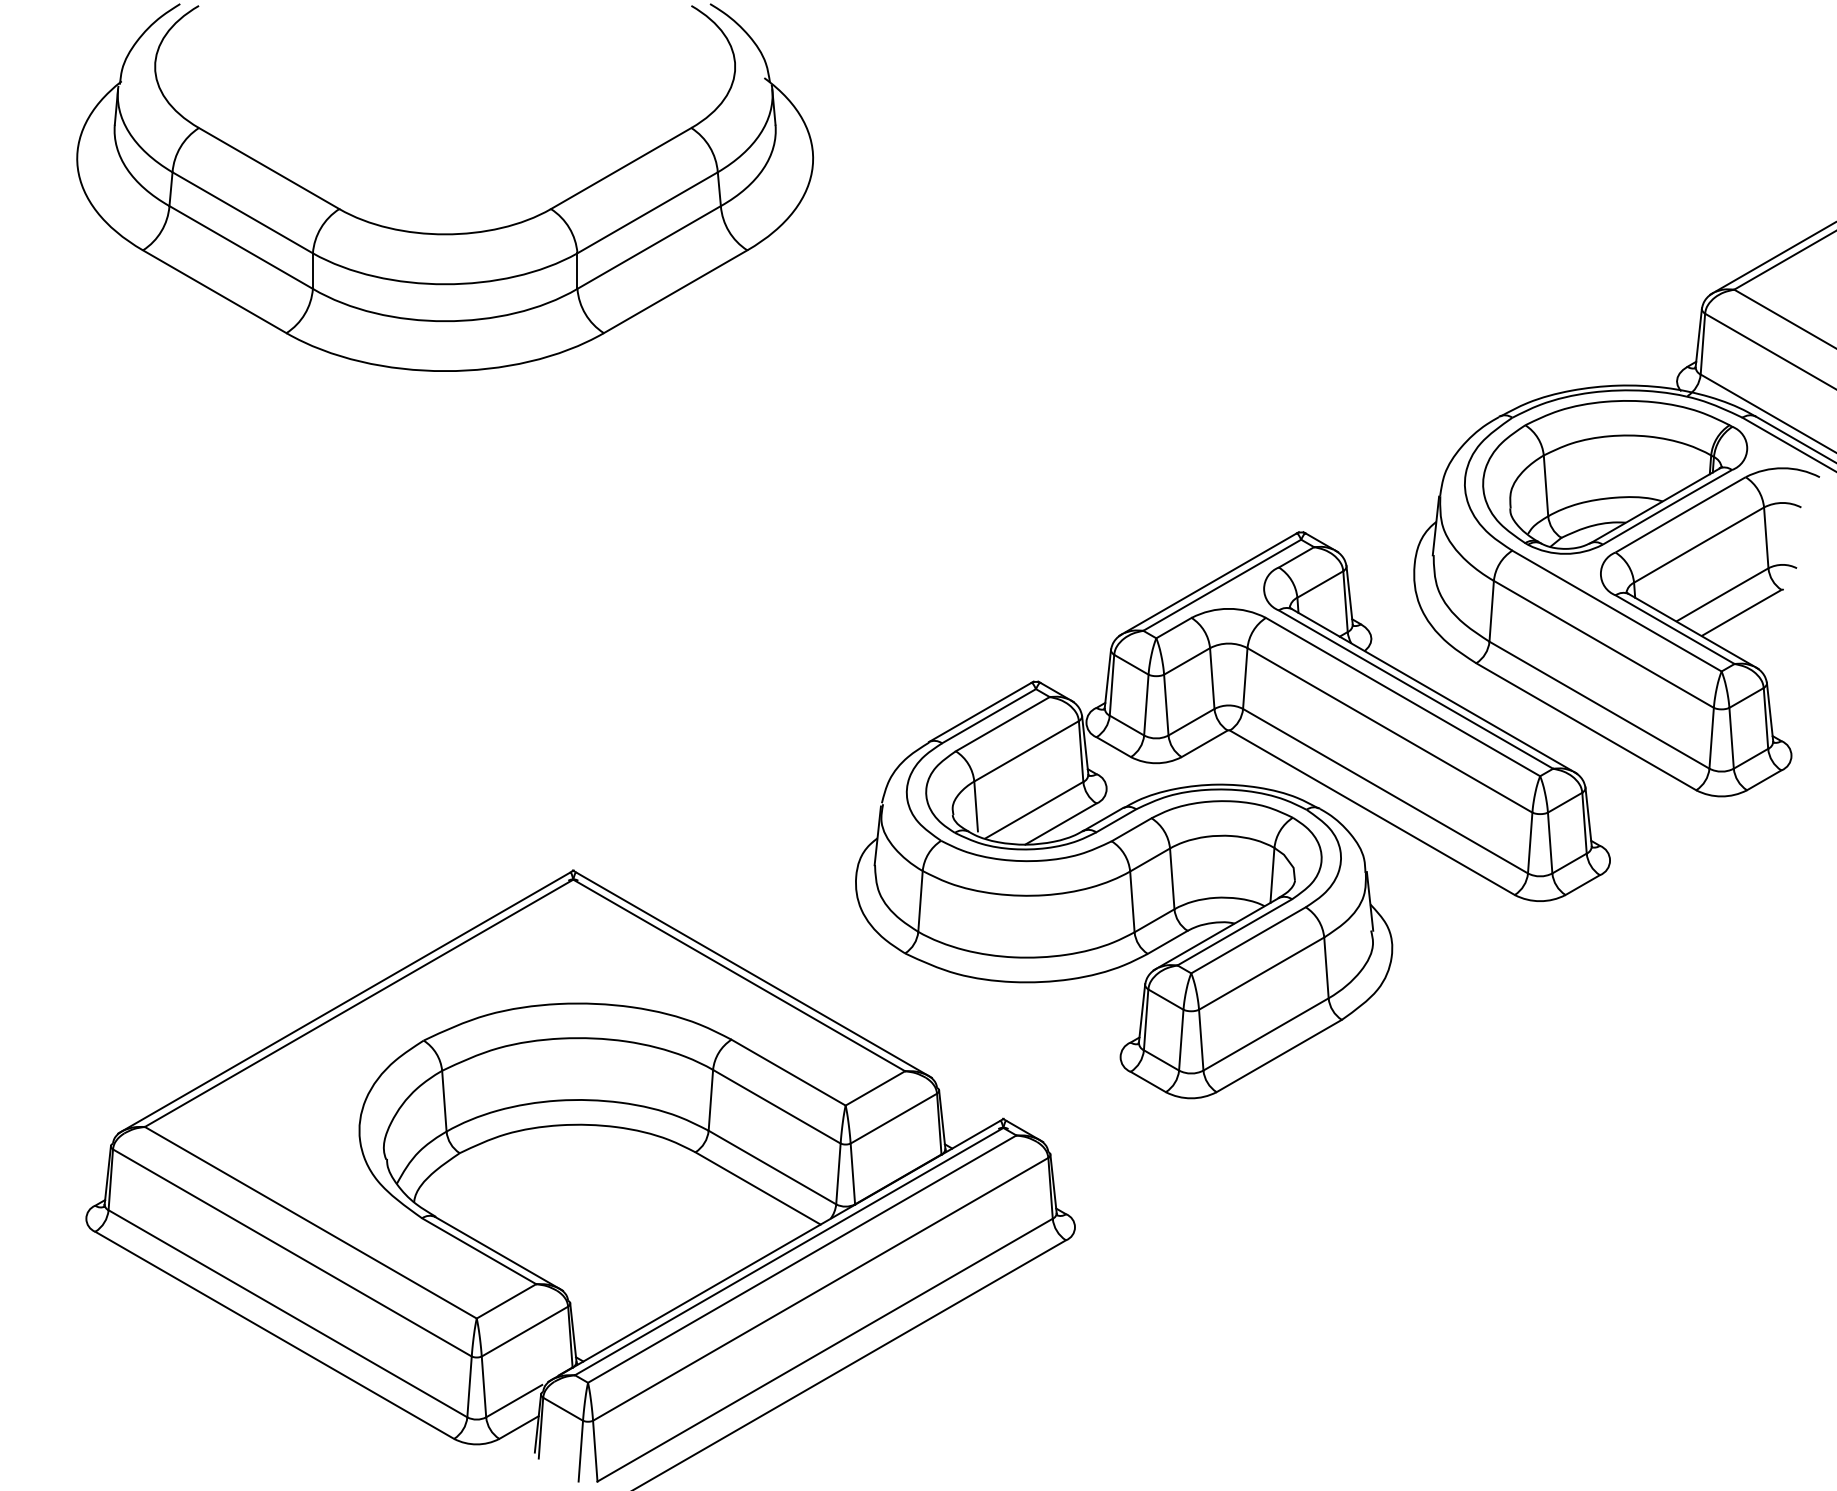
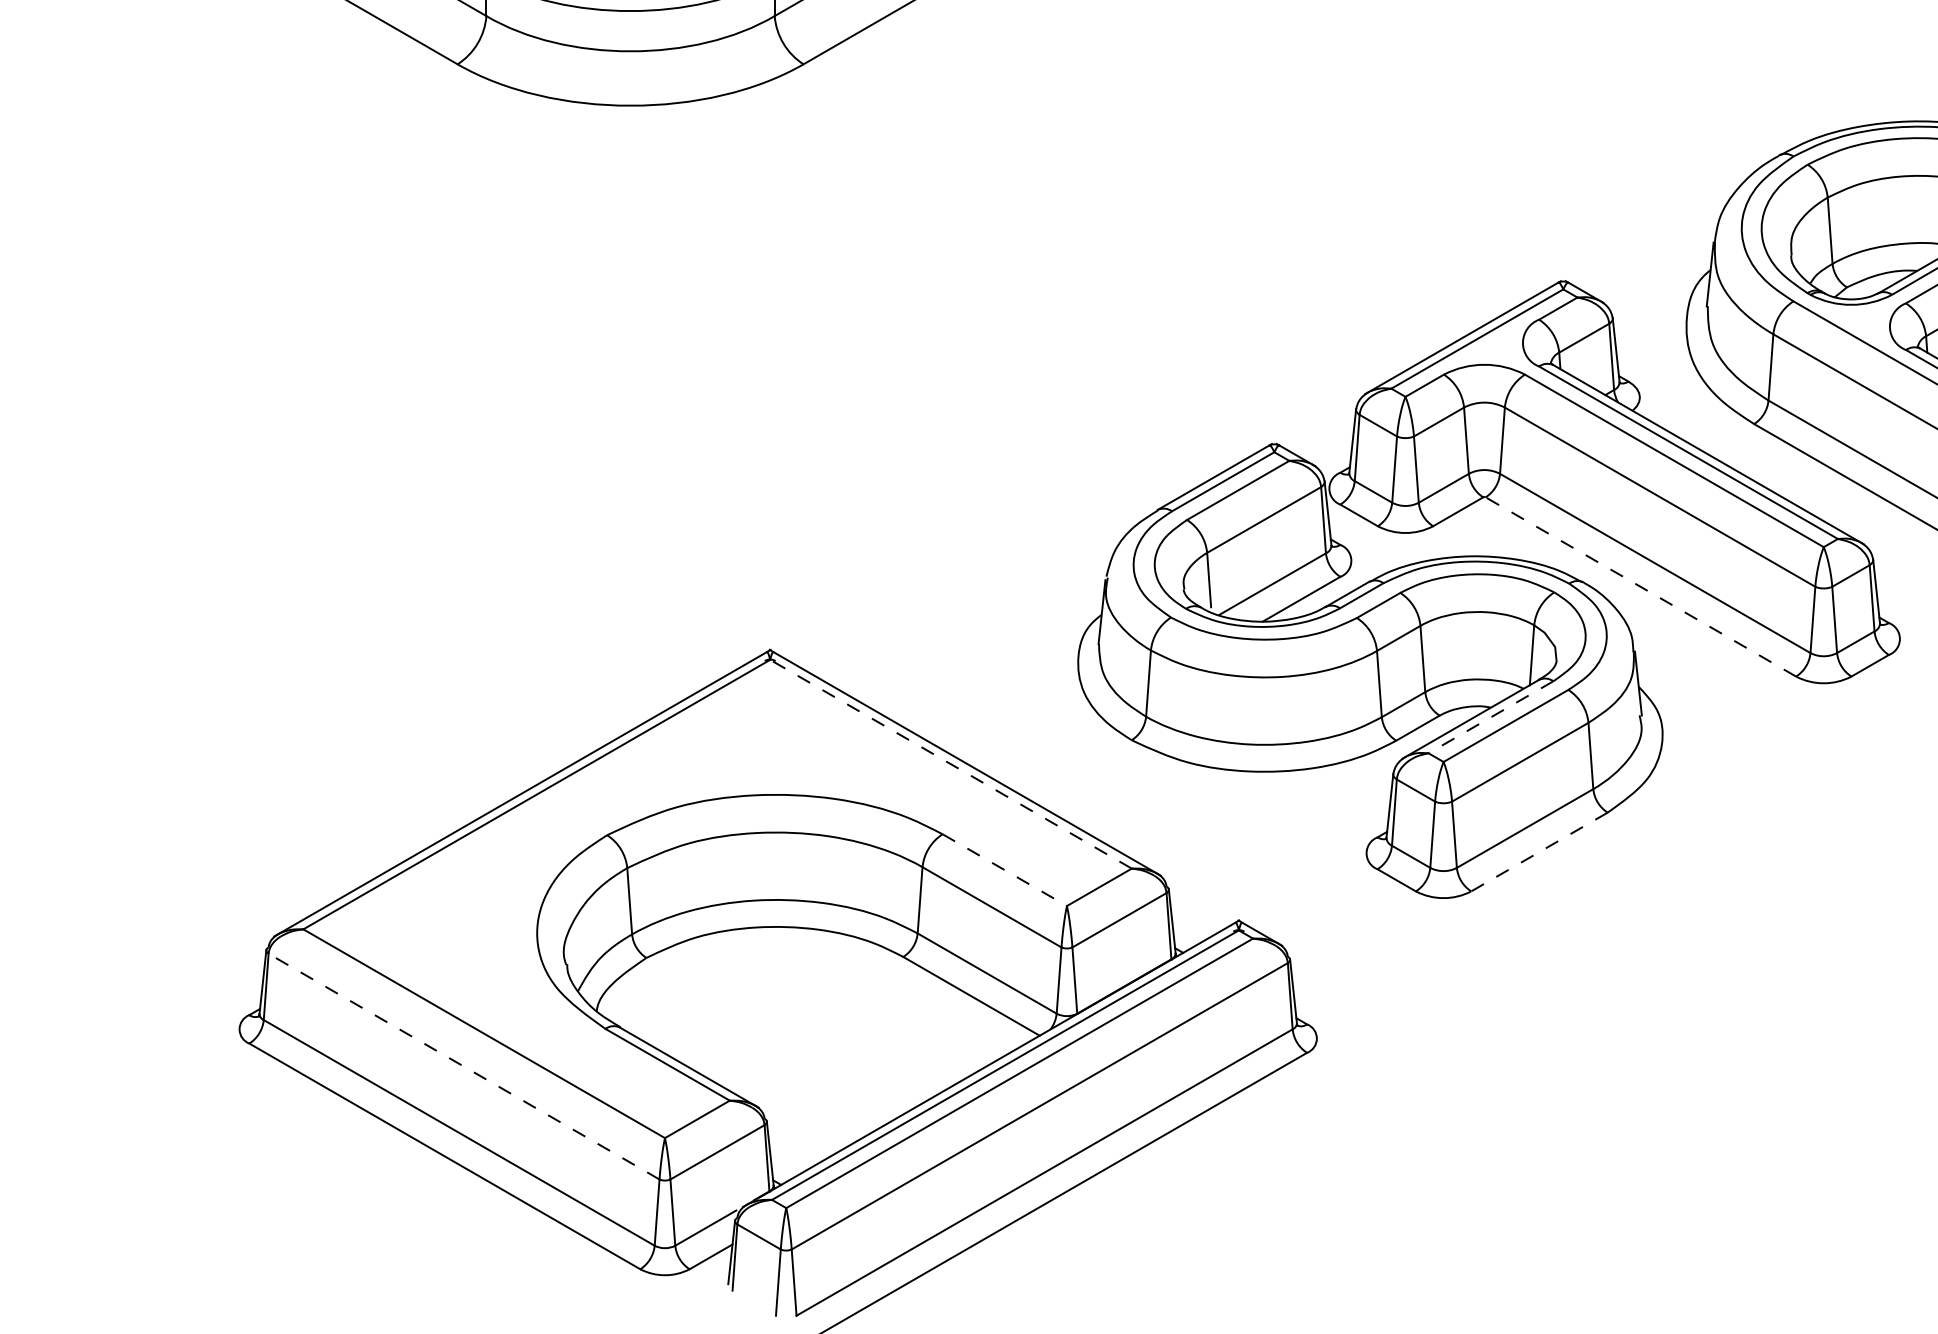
line: (1371, 812) -> (1639, 586), solid -> dashed
line: (1234, 932) -> (1490, 717), solid -> dashed
line: (739, 975) -> (951, 764), solid -> dashed
line: (1278, 1056) -> (1538, 852), solid -> dashed
line: (788, 1072) -> (1004, 869), solid -> dashed
line: (291, 1252) -> (463, 1066), solid -> dashed

